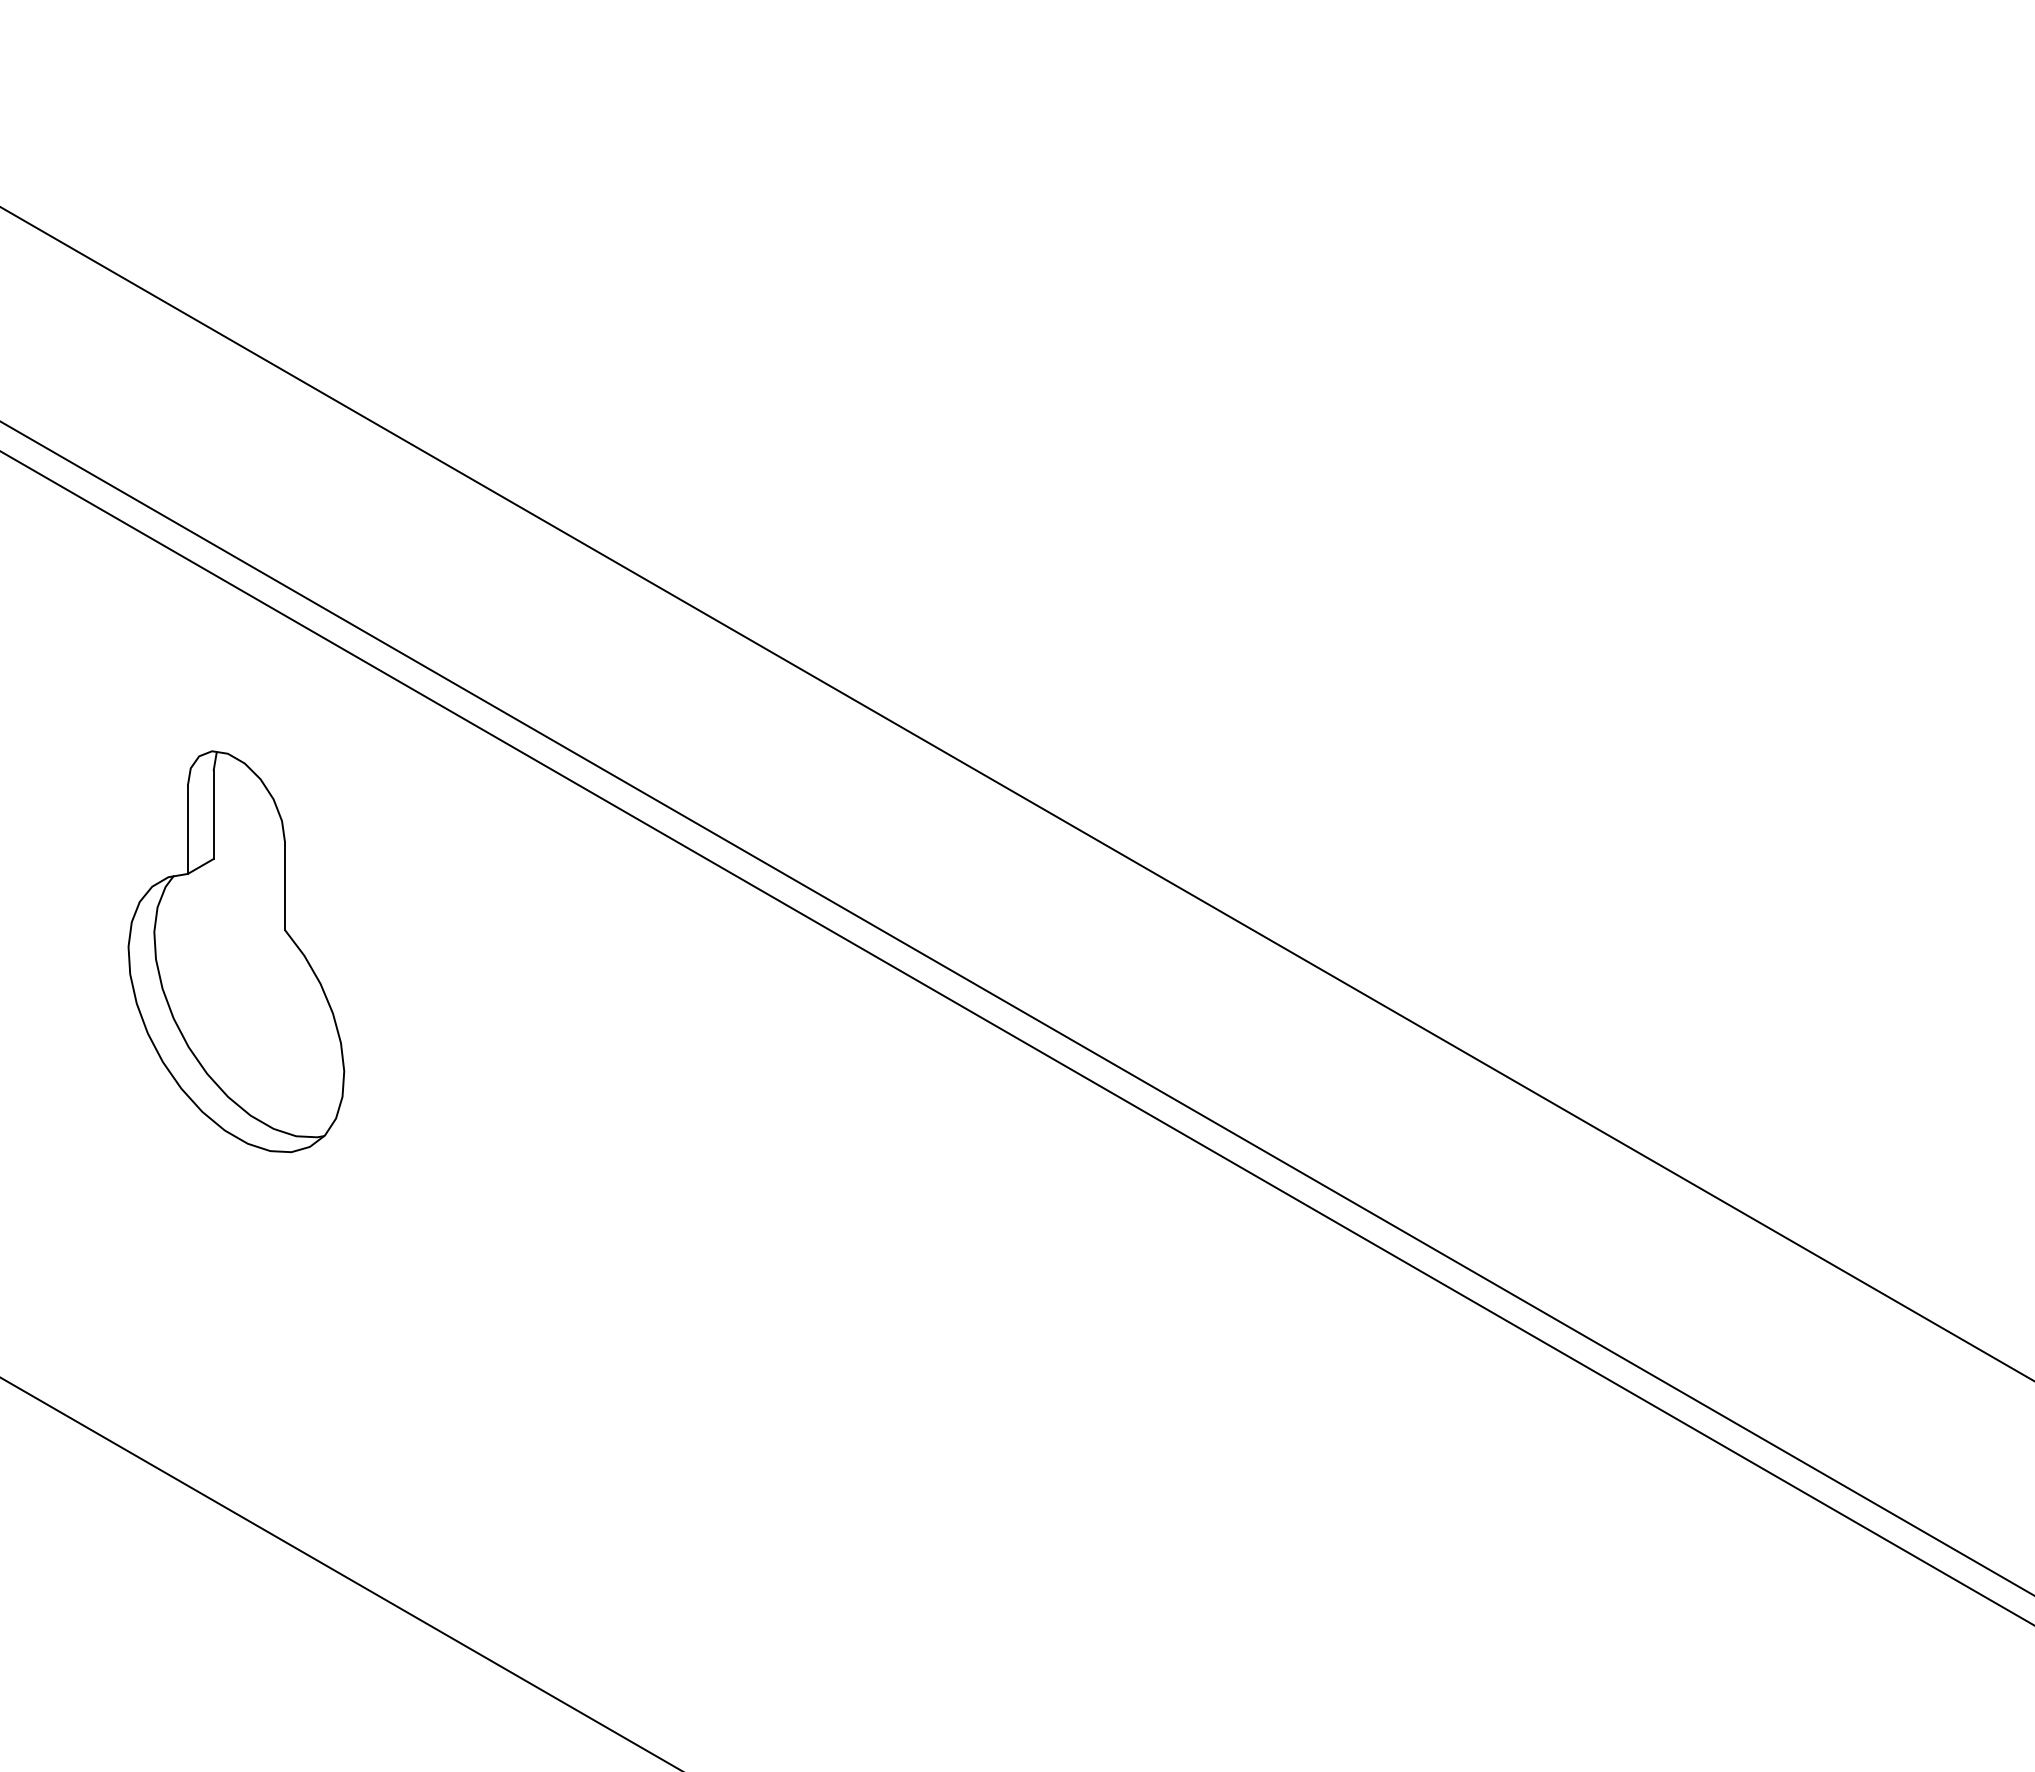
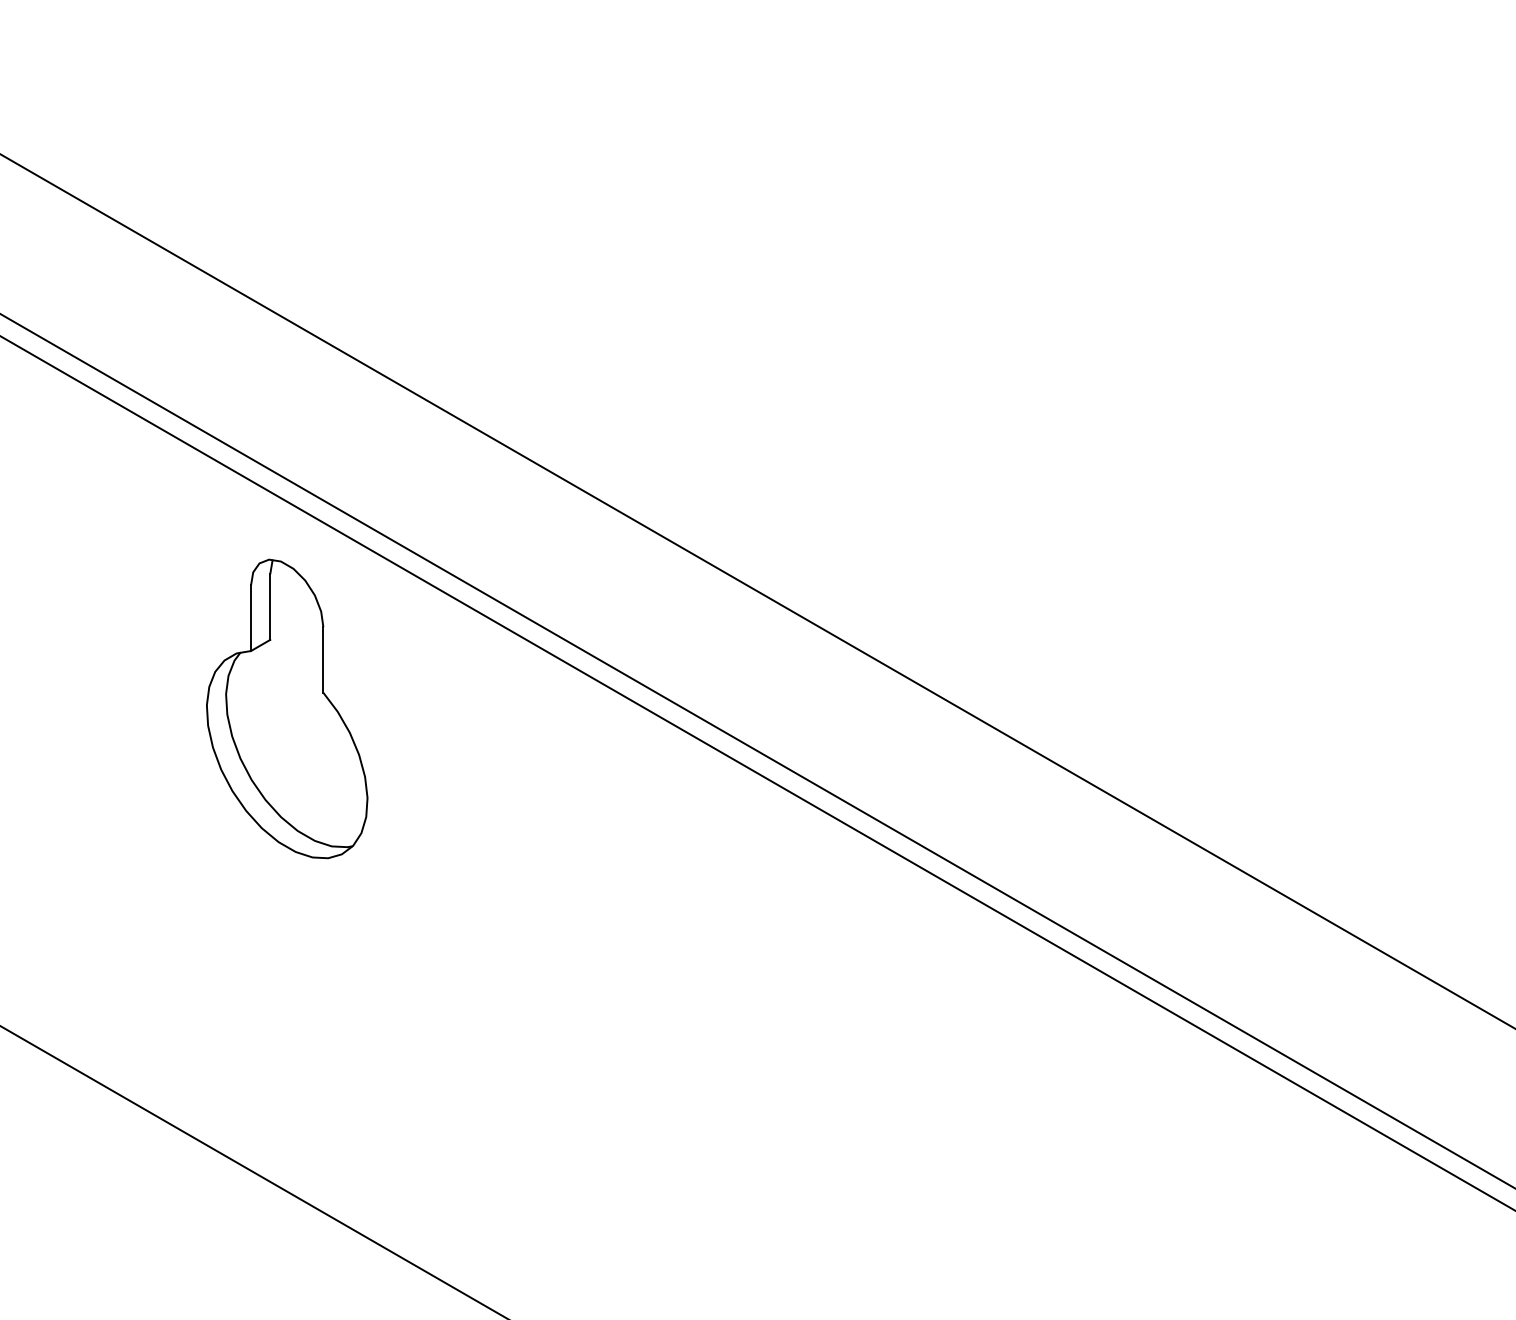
part: (236, 951) -> (287, 708), moved

